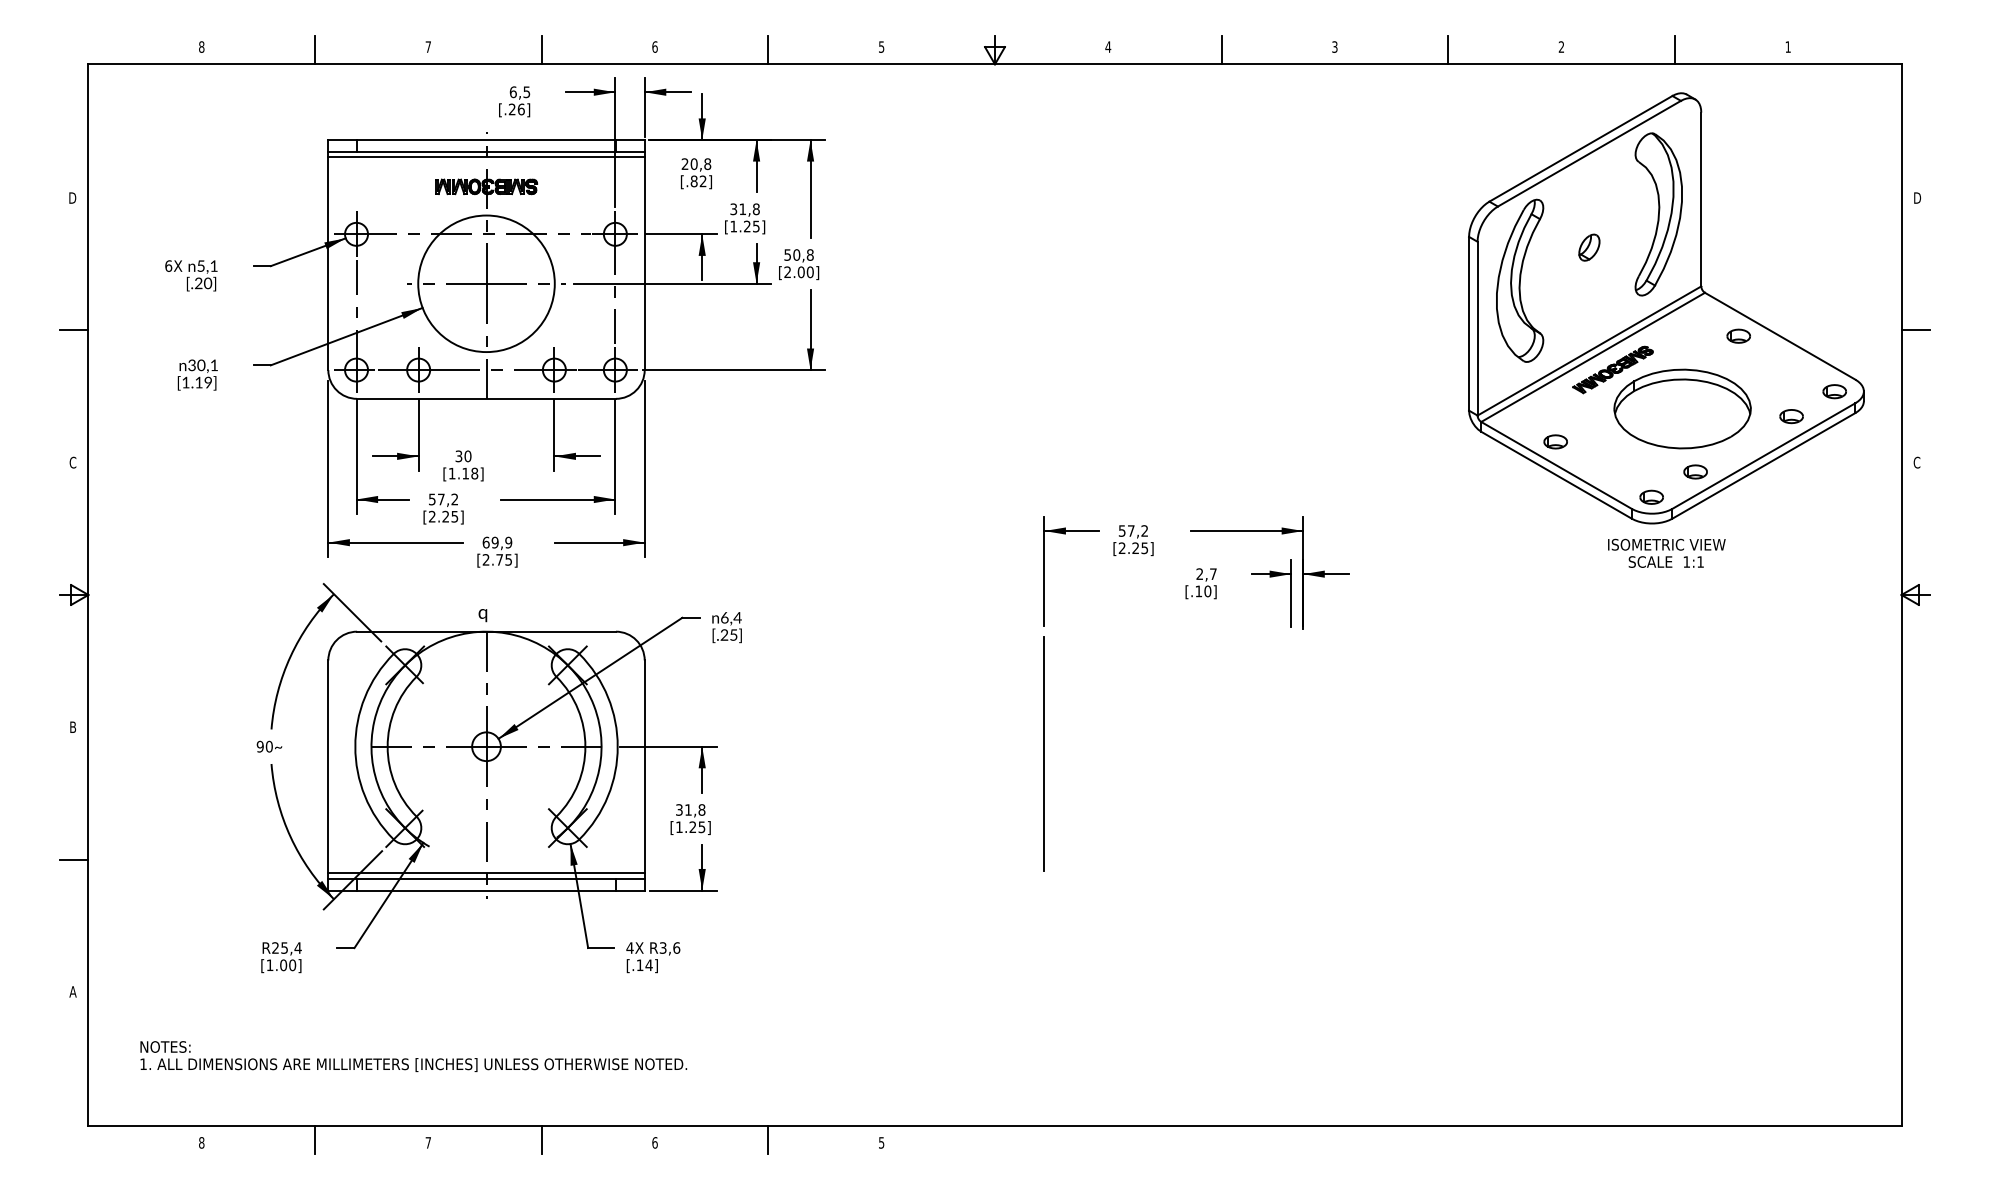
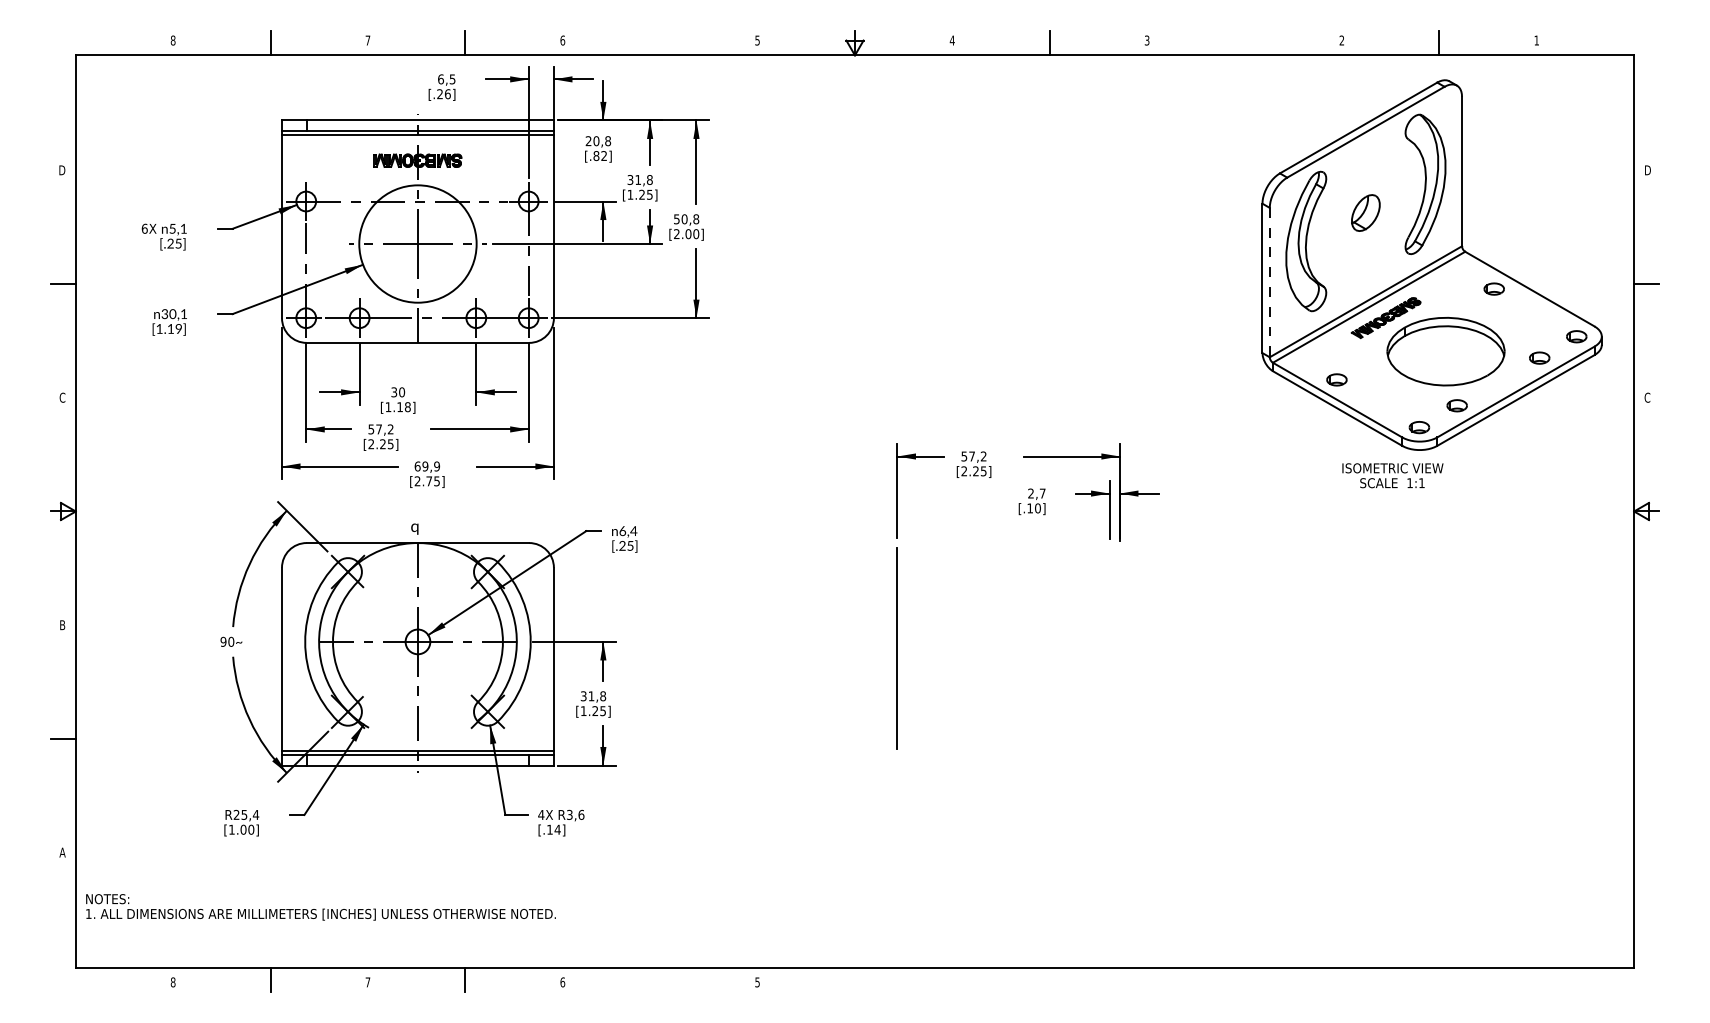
line: (768, 49) -> (660, 42), removed
line: (1448, 49) -> (1244, 42), removed
part: (1589, 247) -> (1365, 212), size x1.6
text: (208, 283) -> (179, 243), [.20] -> [.25]
line: (1477, 328) -> (1269, 282), solid -> dashed
text: (1666, 552) -> (1392, 474), moved
text: (413, 1056) -> (320, 907), moved
line: (768, 1139) -> (660, 979), removed

